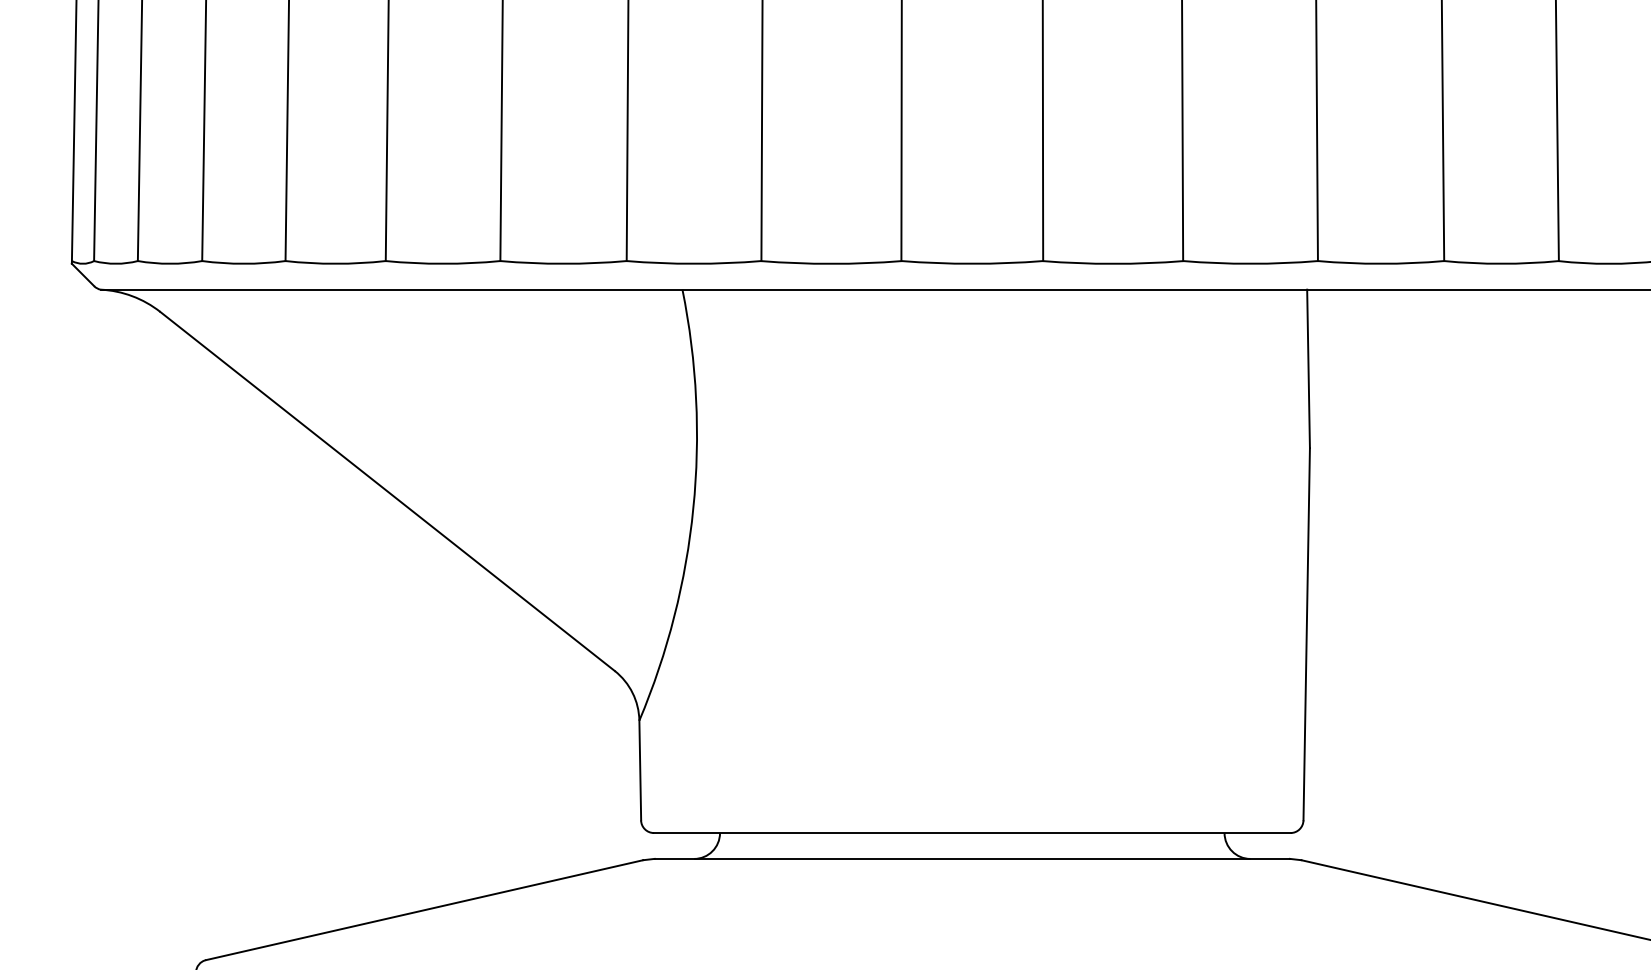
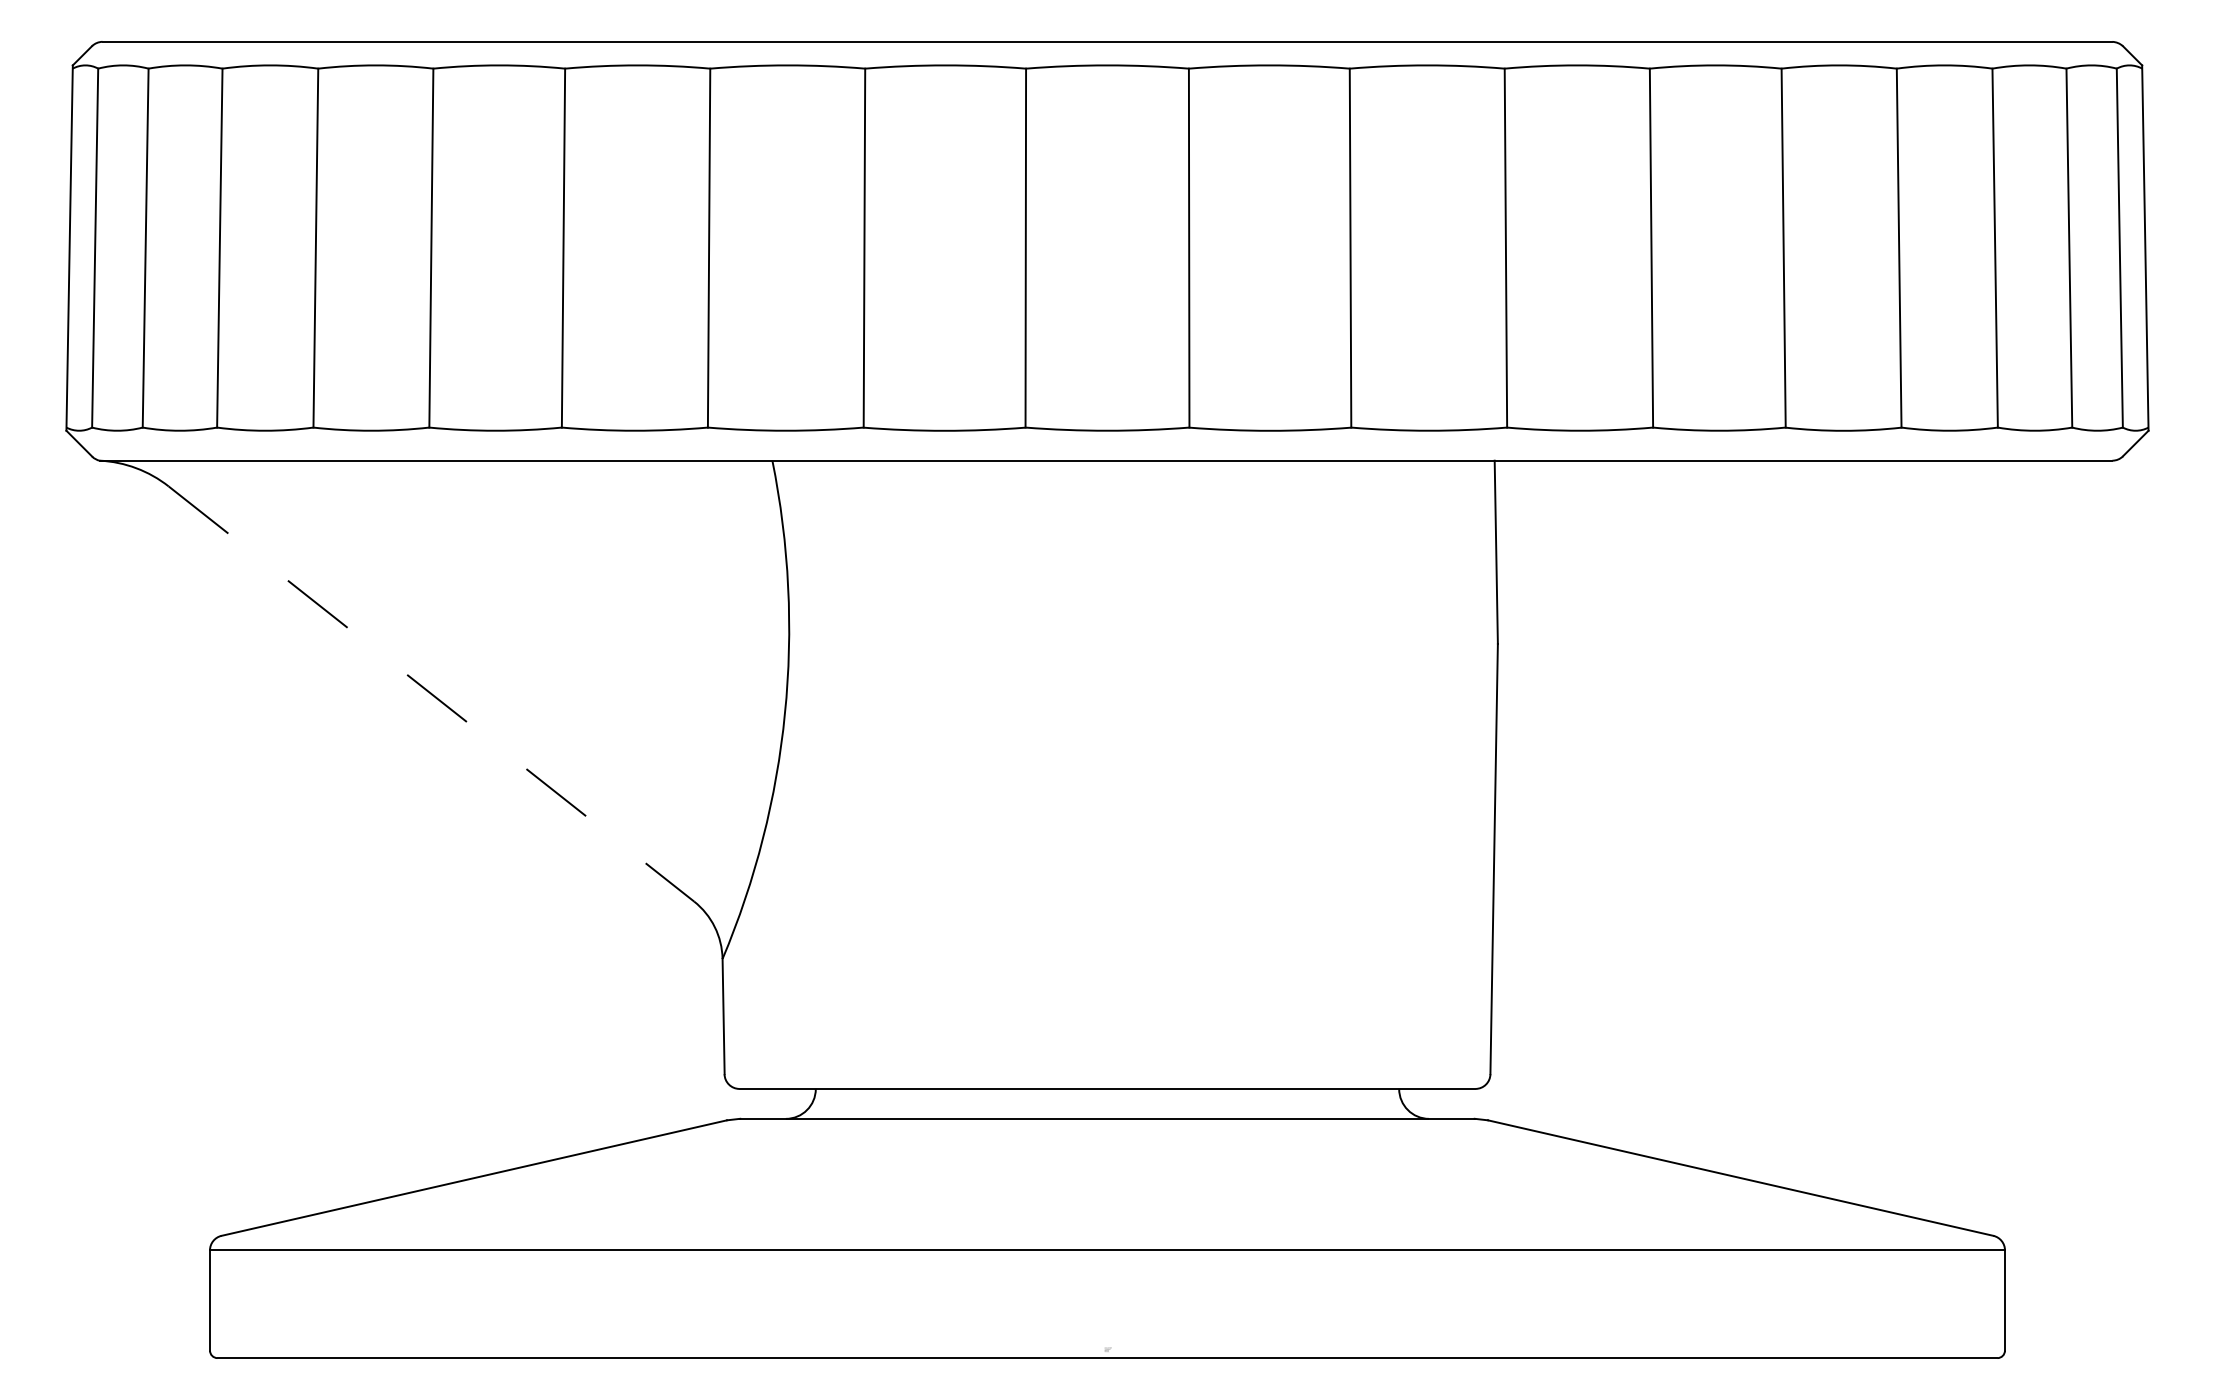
line: (387, 491) -> (431, 694), solid -> dashed

